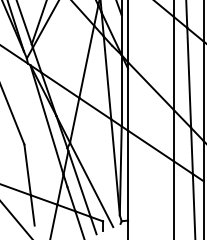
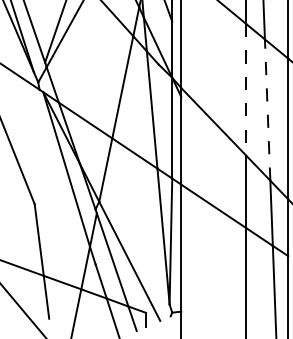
line: (174, 63) -> (246, 89), solid -> dashed
line: (189, 77) -> (268, 109), solid -> dashed

